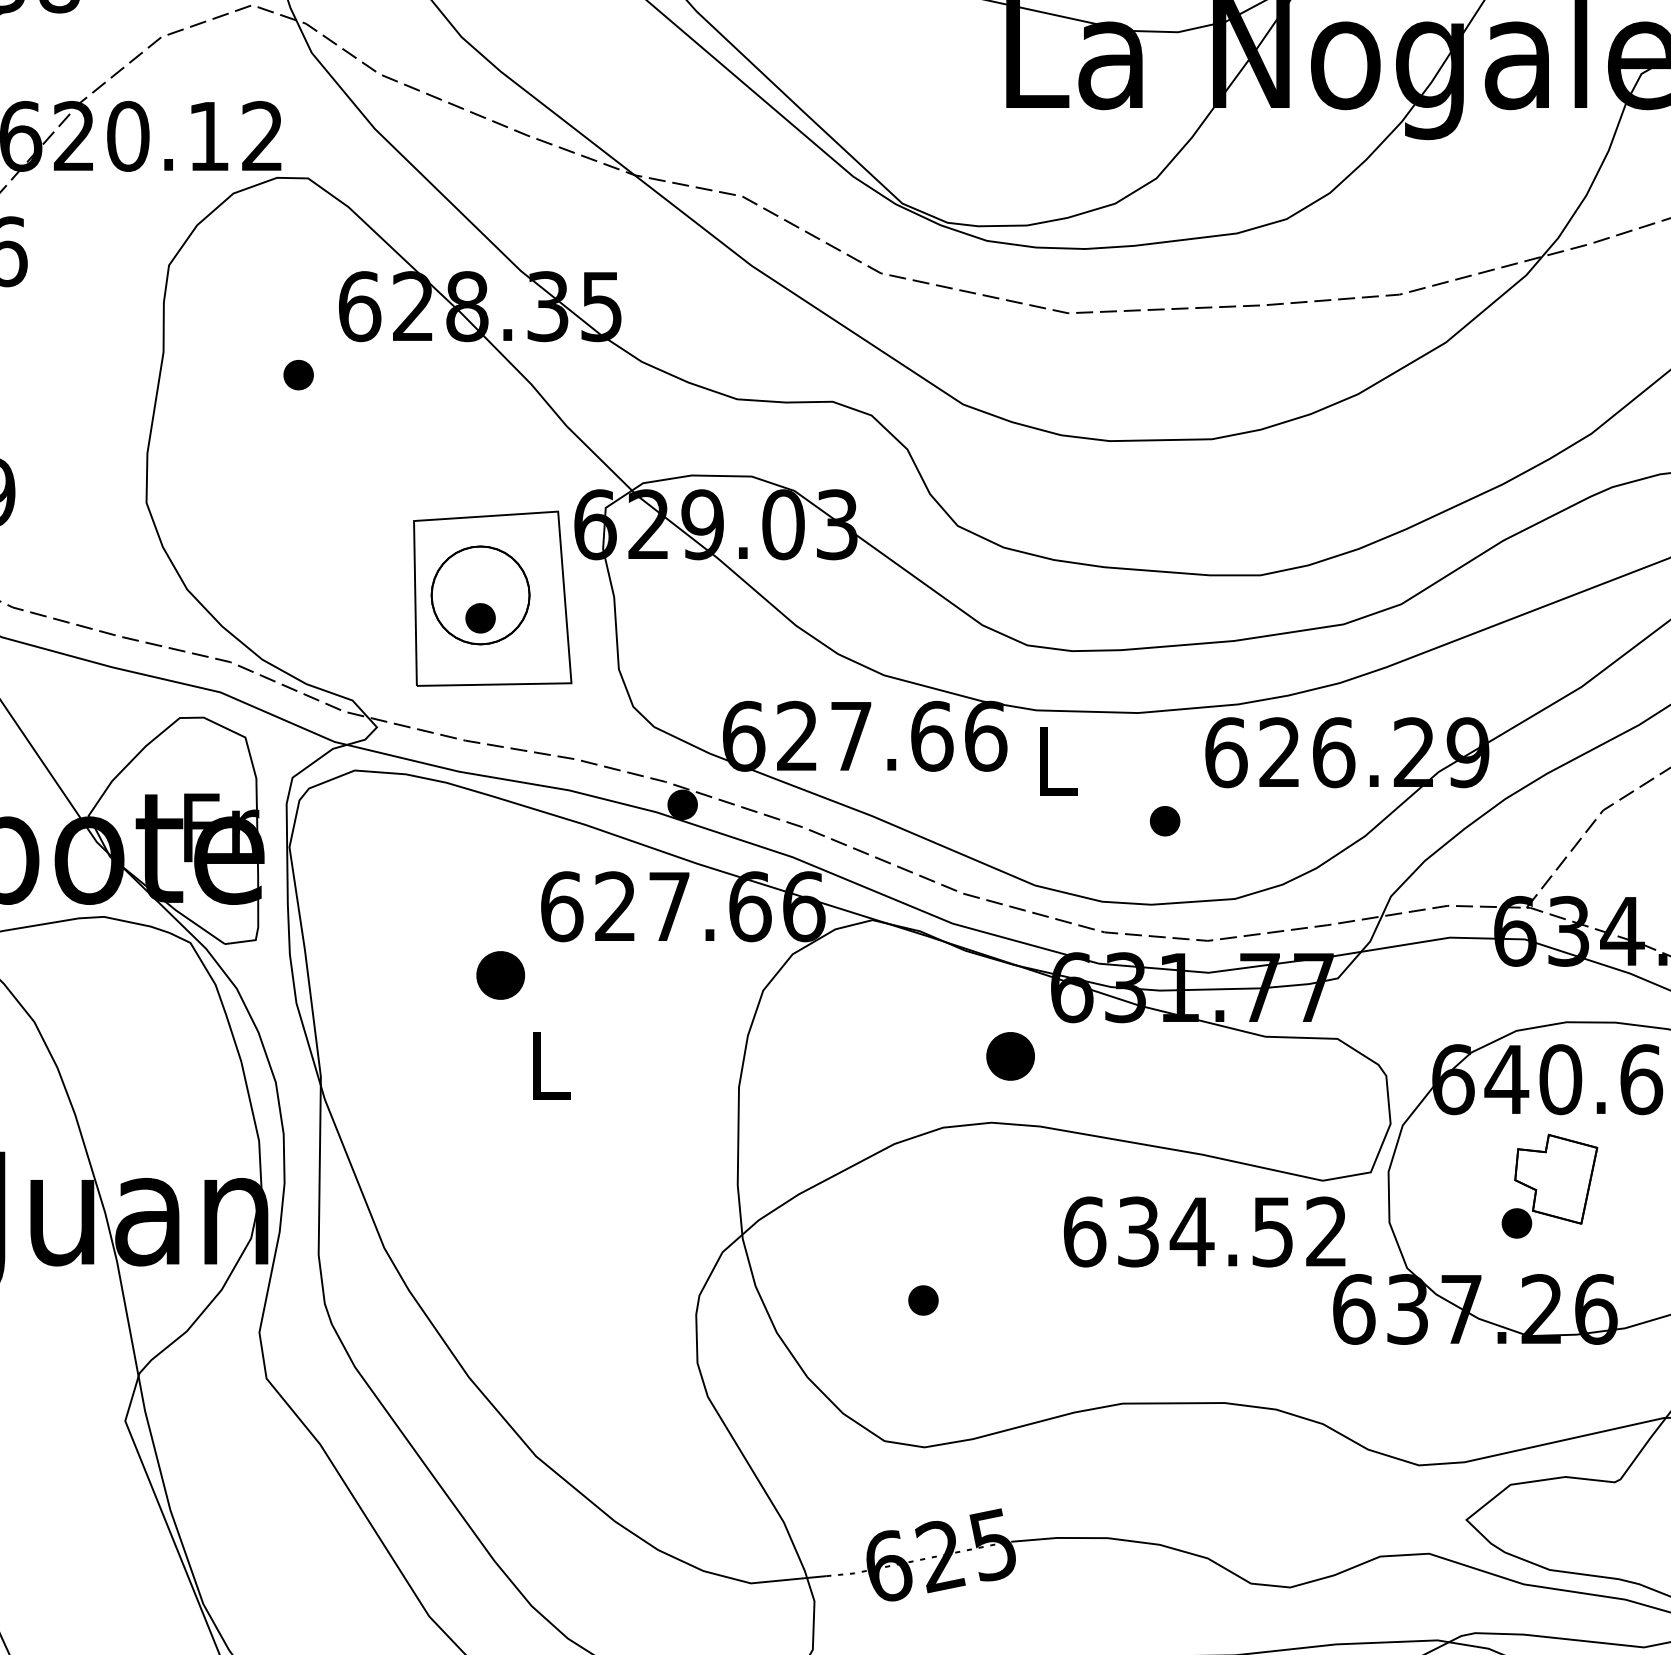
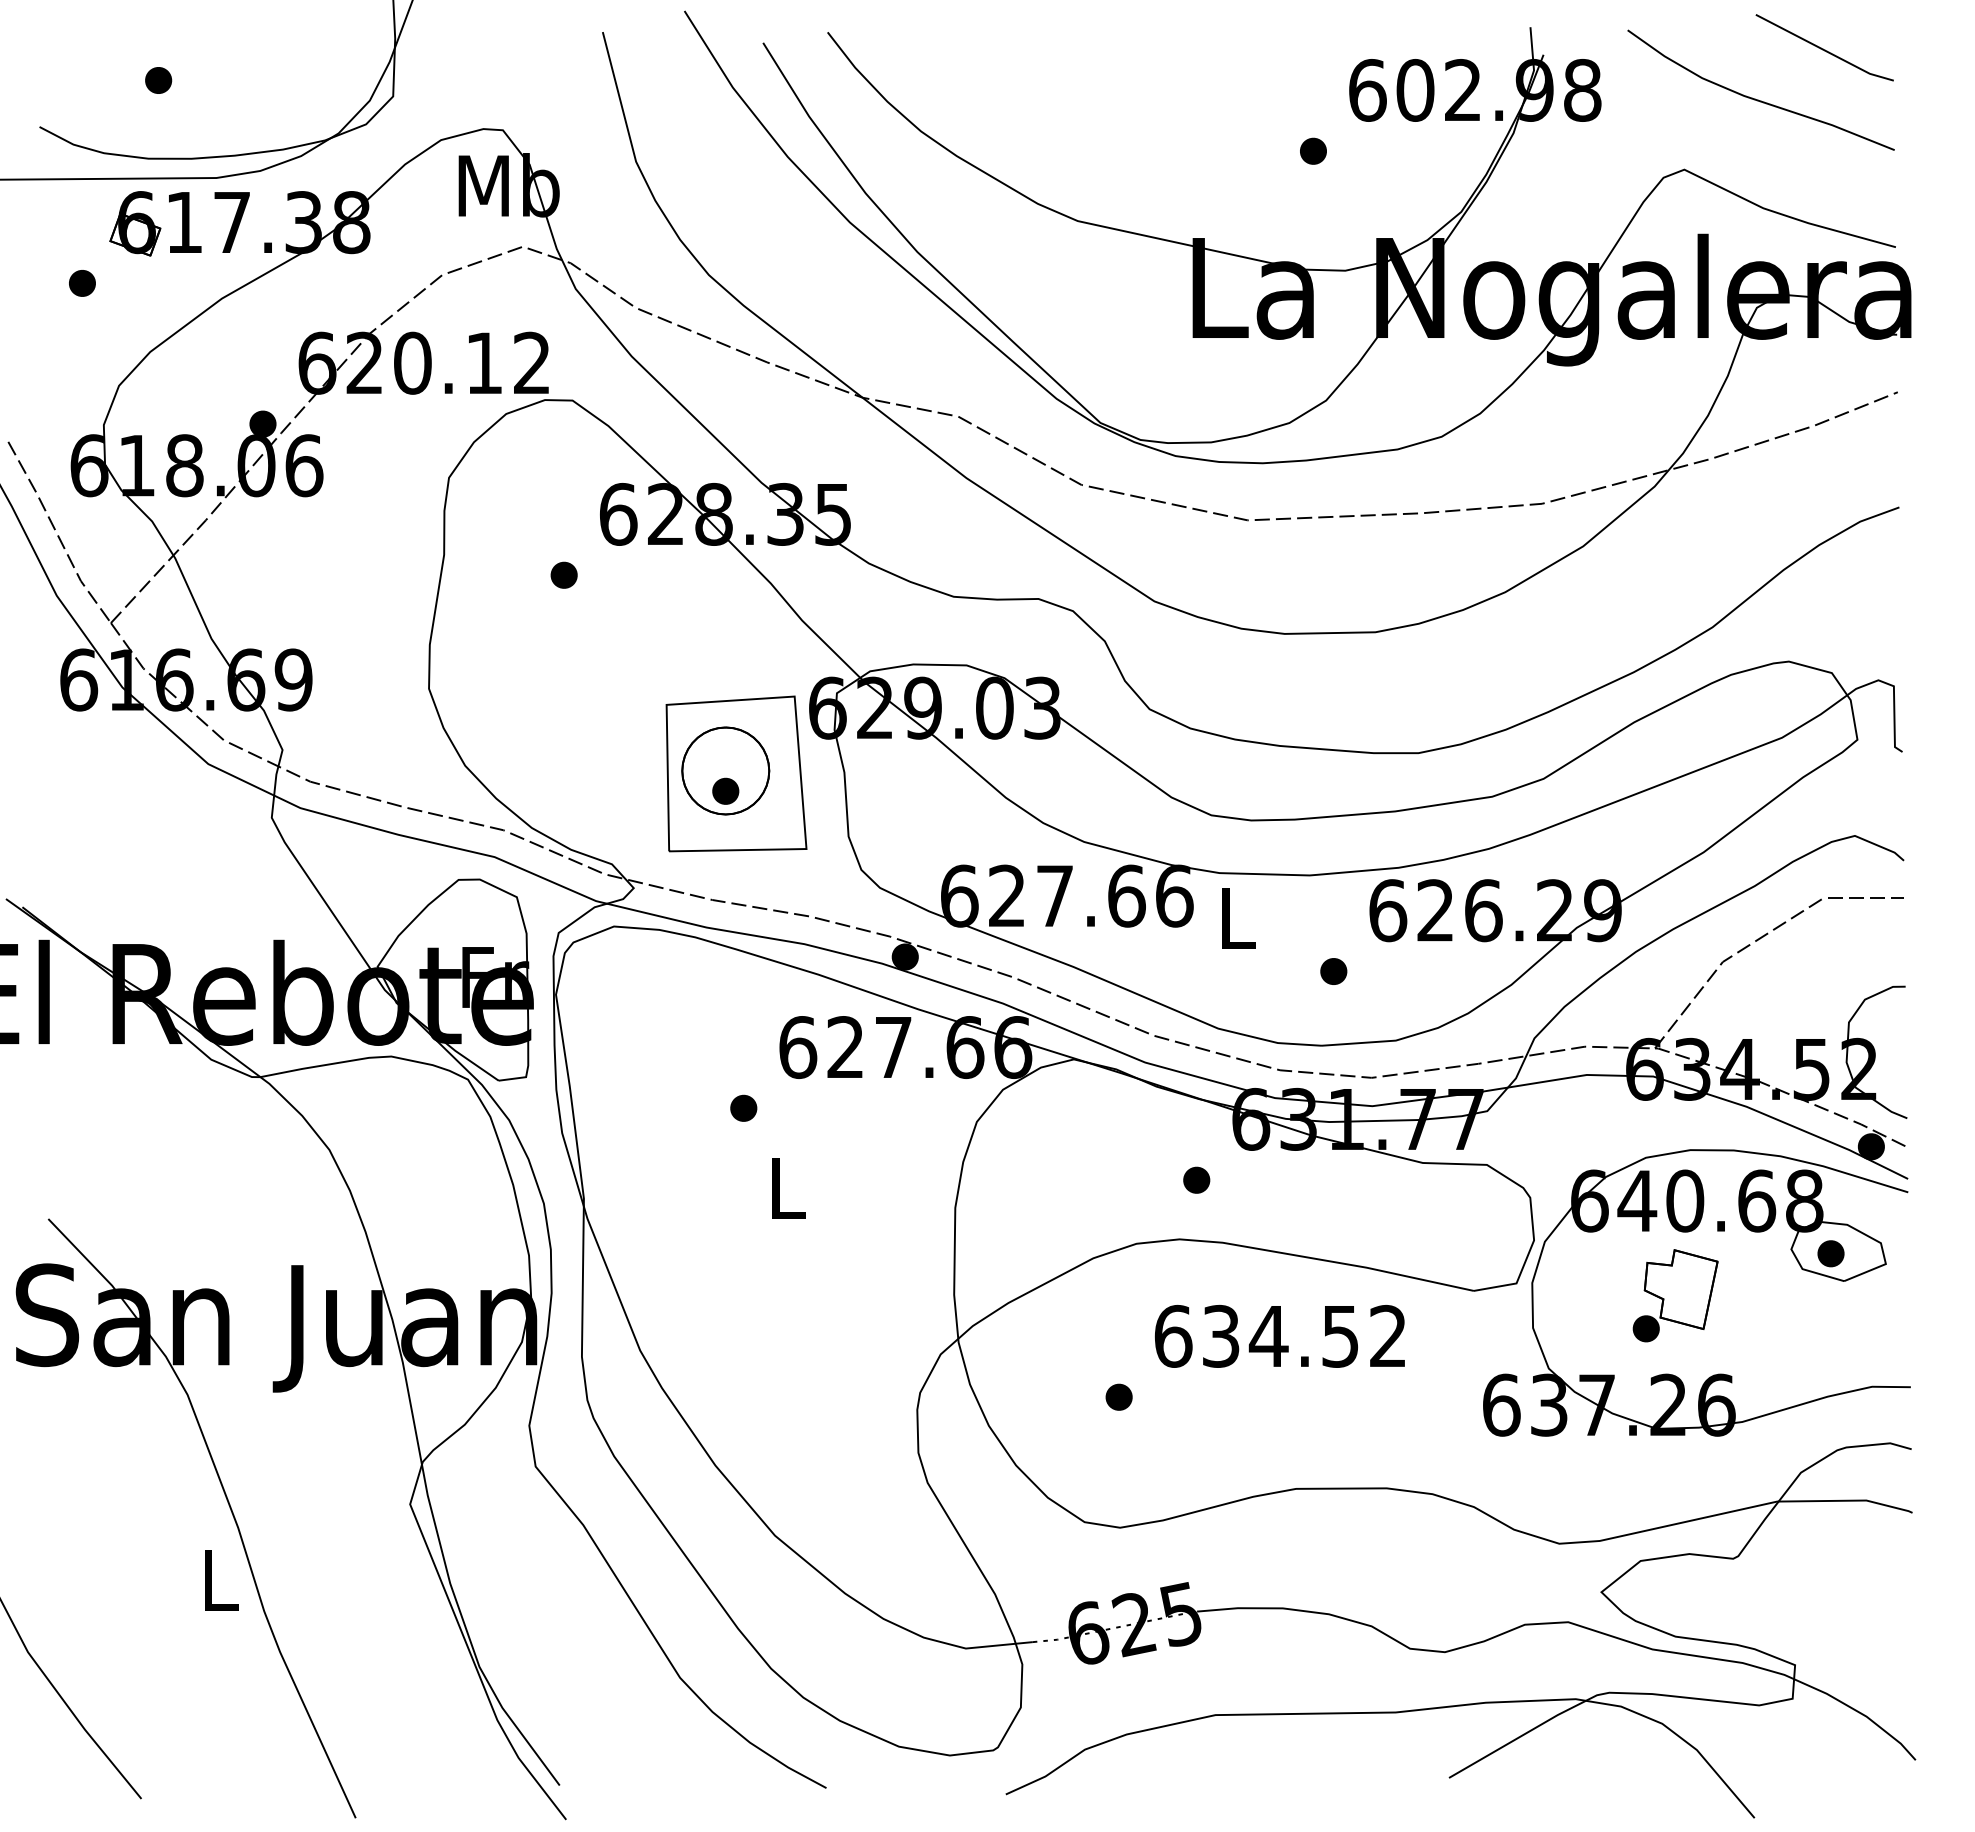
part: (500, 974) -> (743, 1107), size x0.62
part: (1010, 1055) -> (1196, 1179), size x0.62
text: (1204, 1232) -> (1279, 1336), moved

